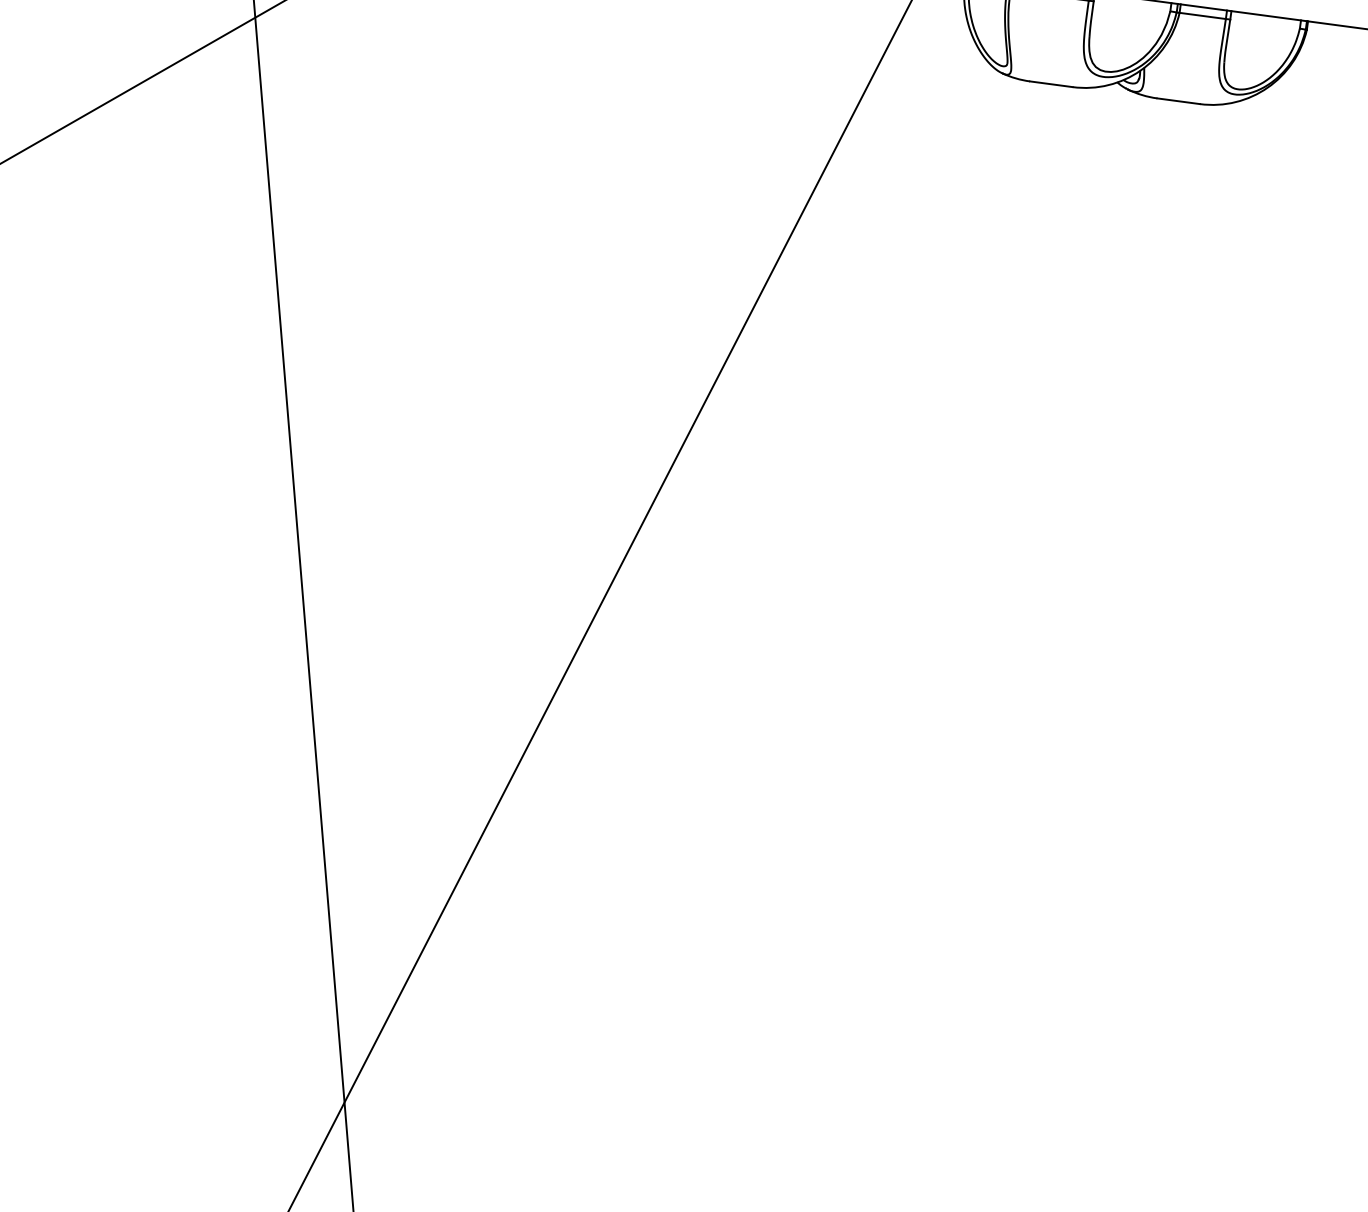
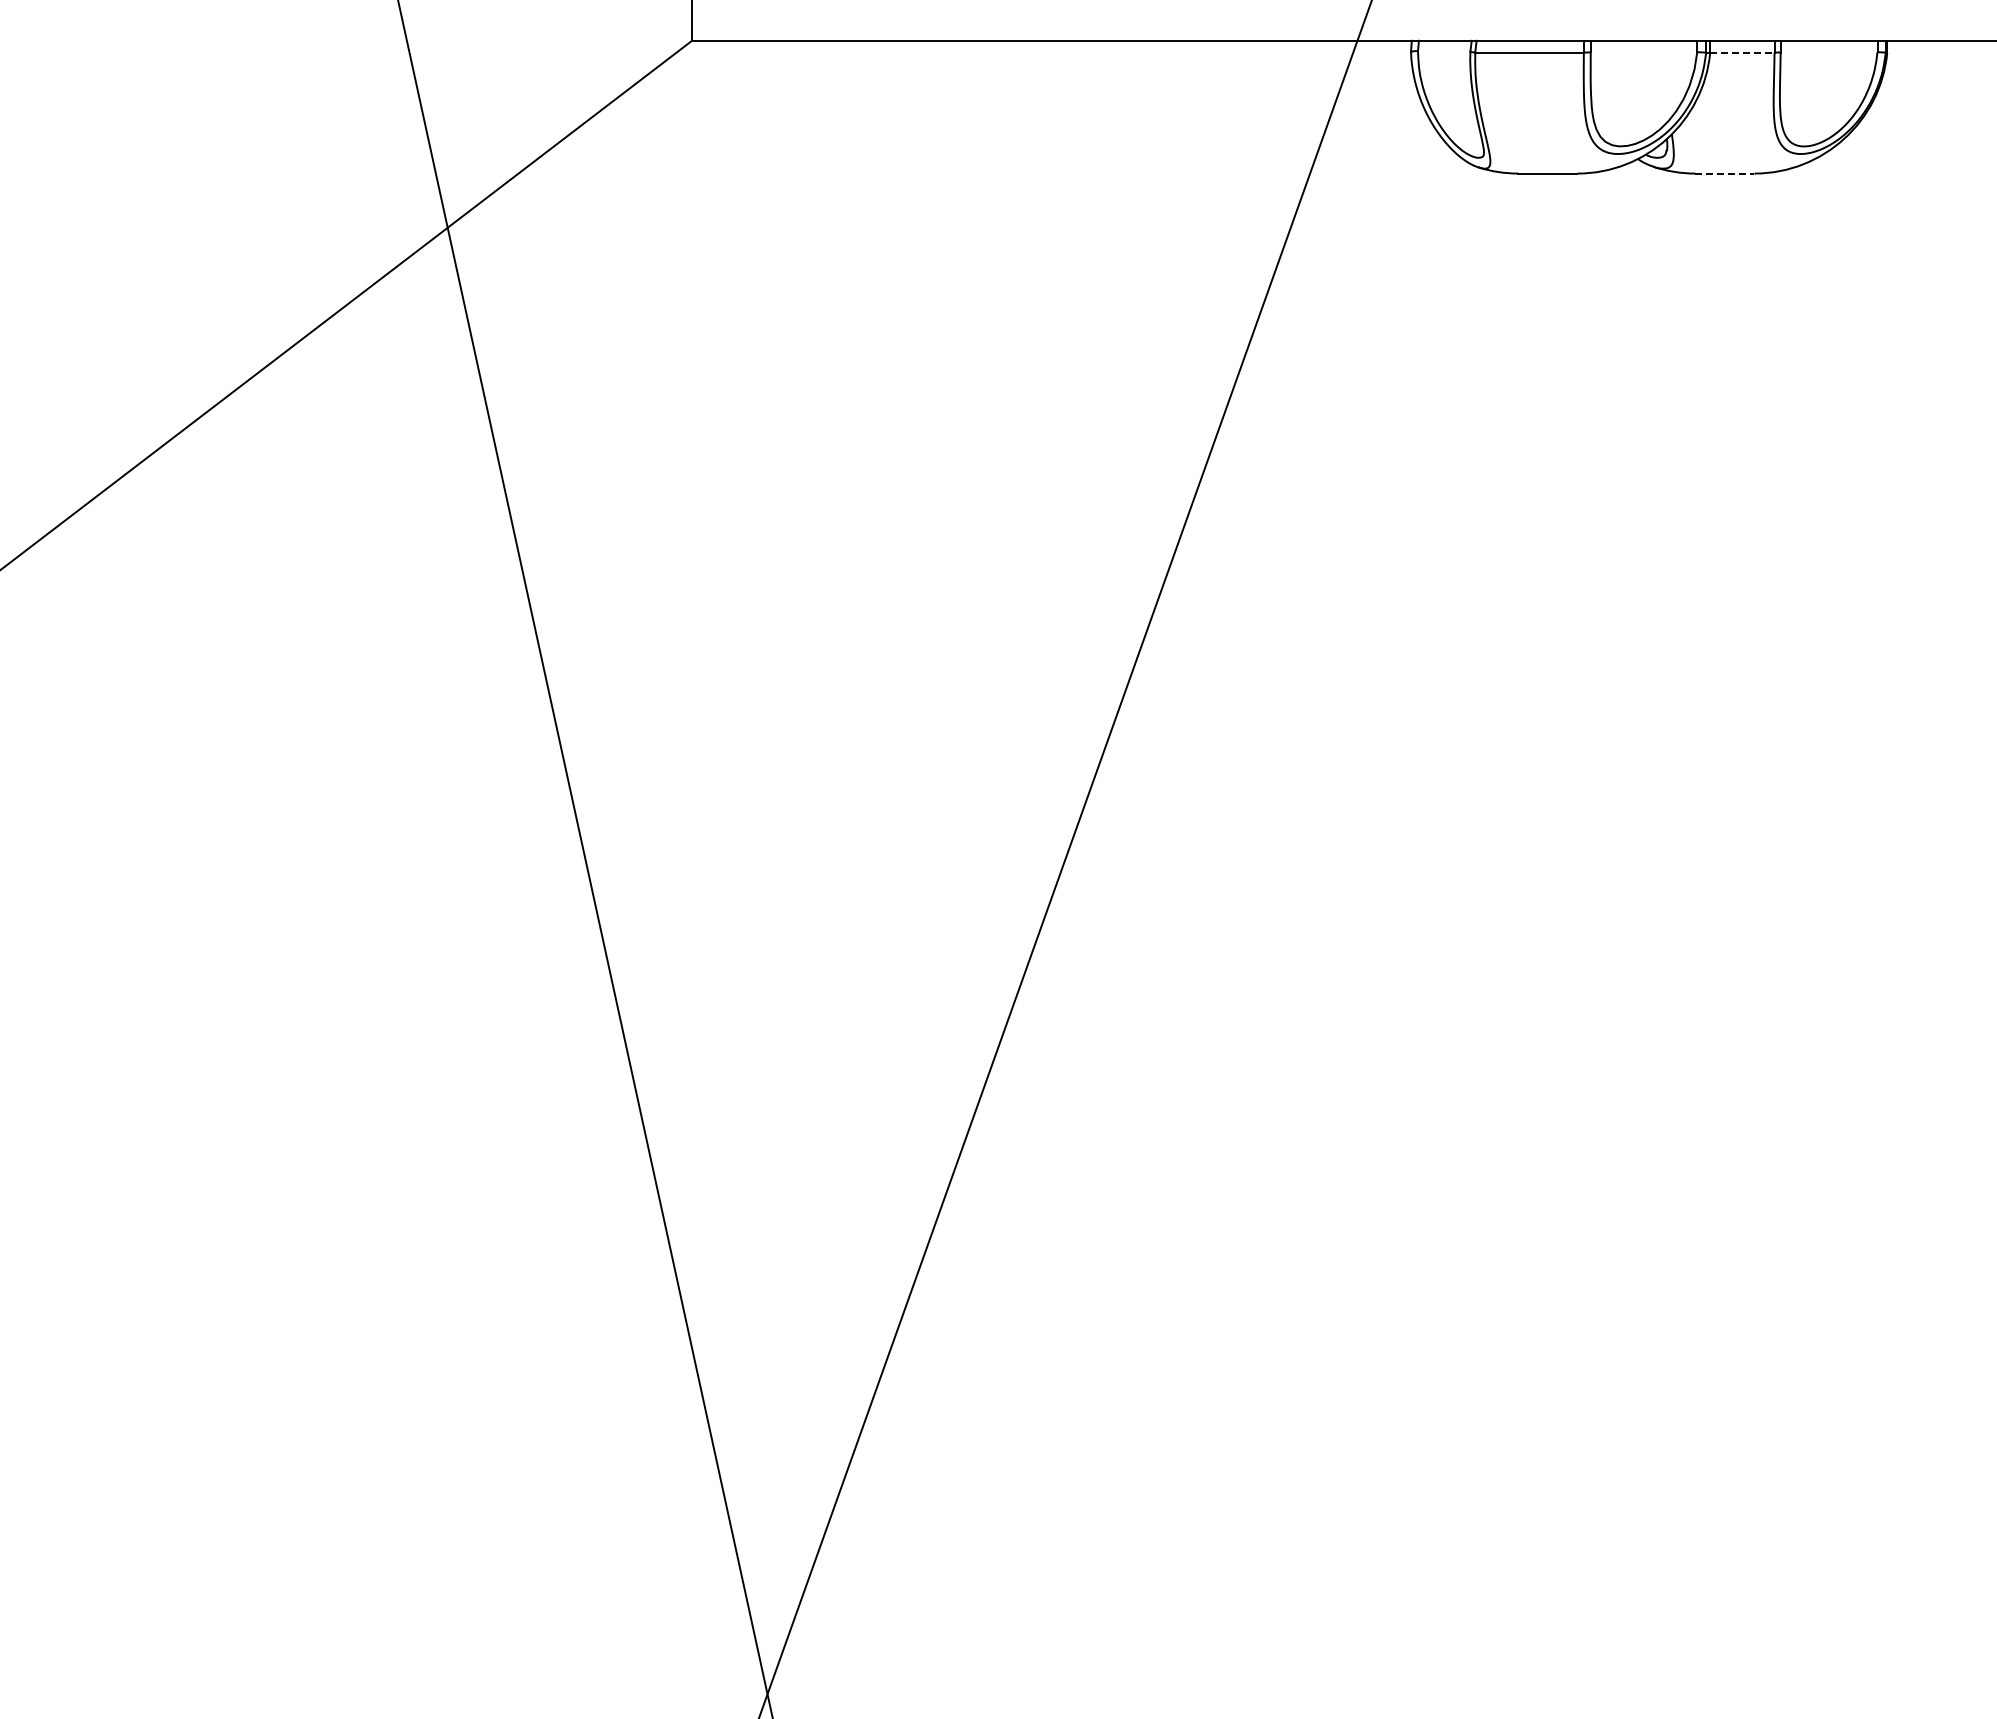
line: (1202, 15) -> (1742, 52), solid -> dashed
line: (1178, 101) -> (1724, 173), solid -> dashed

